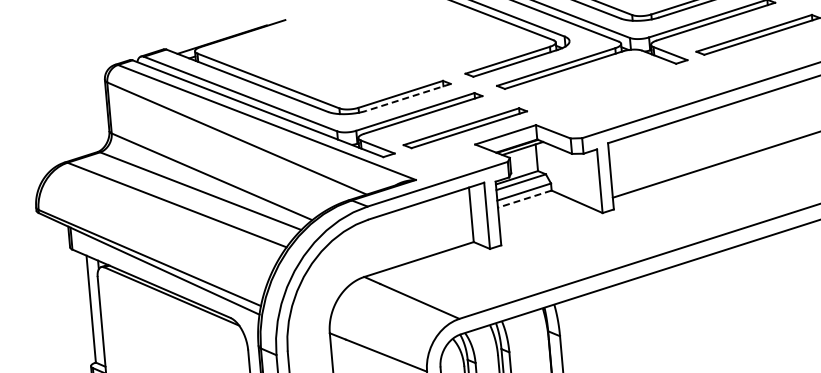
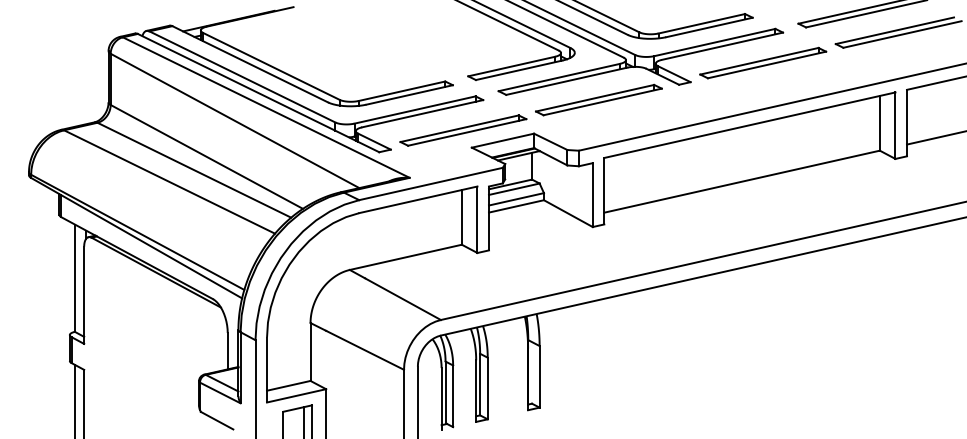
part: (597, 85) -> (598, 99), added
line: (408, 97) -> (409, 95), dashed -> solid
line: (524, 199) -> (516, 206), dashed -> solid

